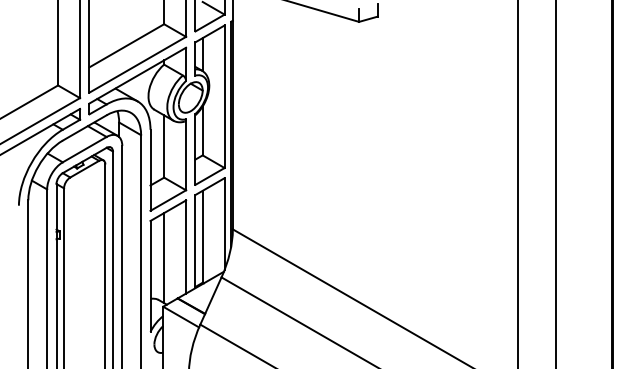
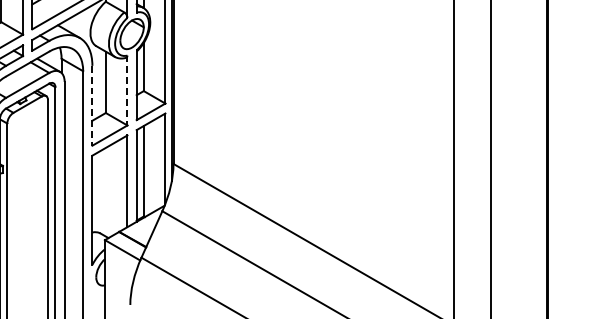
line: (186, 155) -> (127, 91), solid -> dashed
line: (150, 170) -> (92, 105), solid -> dashed
line: (164, 258) -> (106, 192), removed

